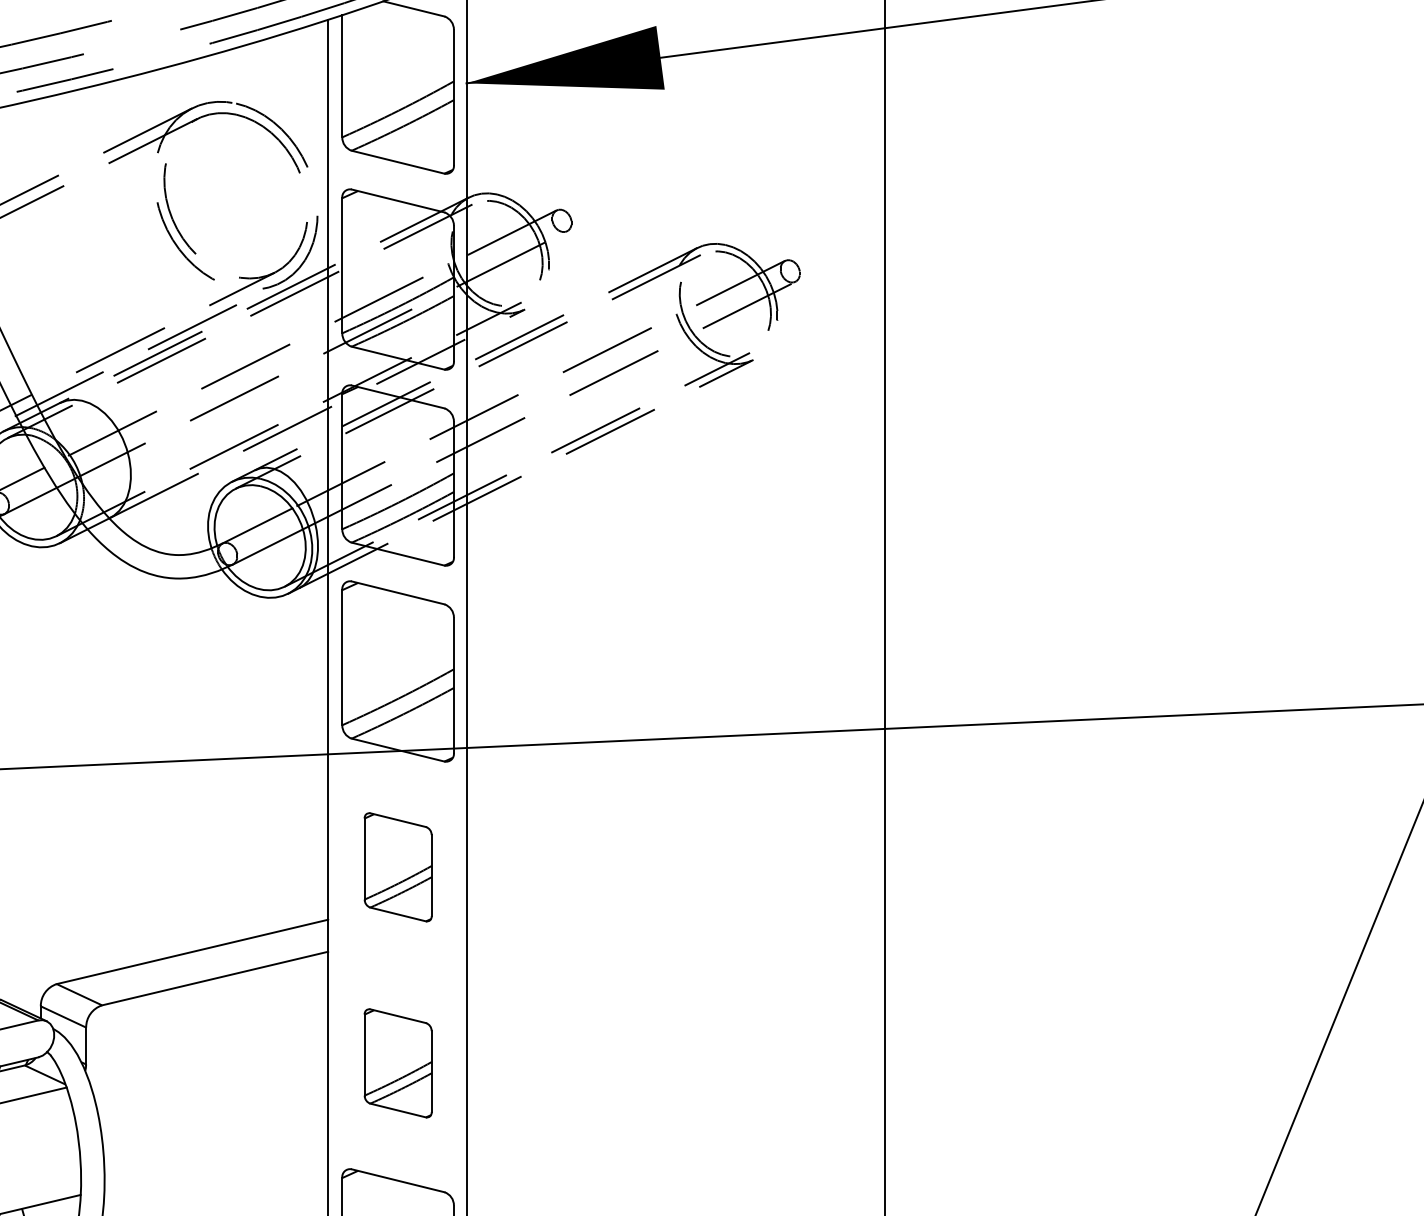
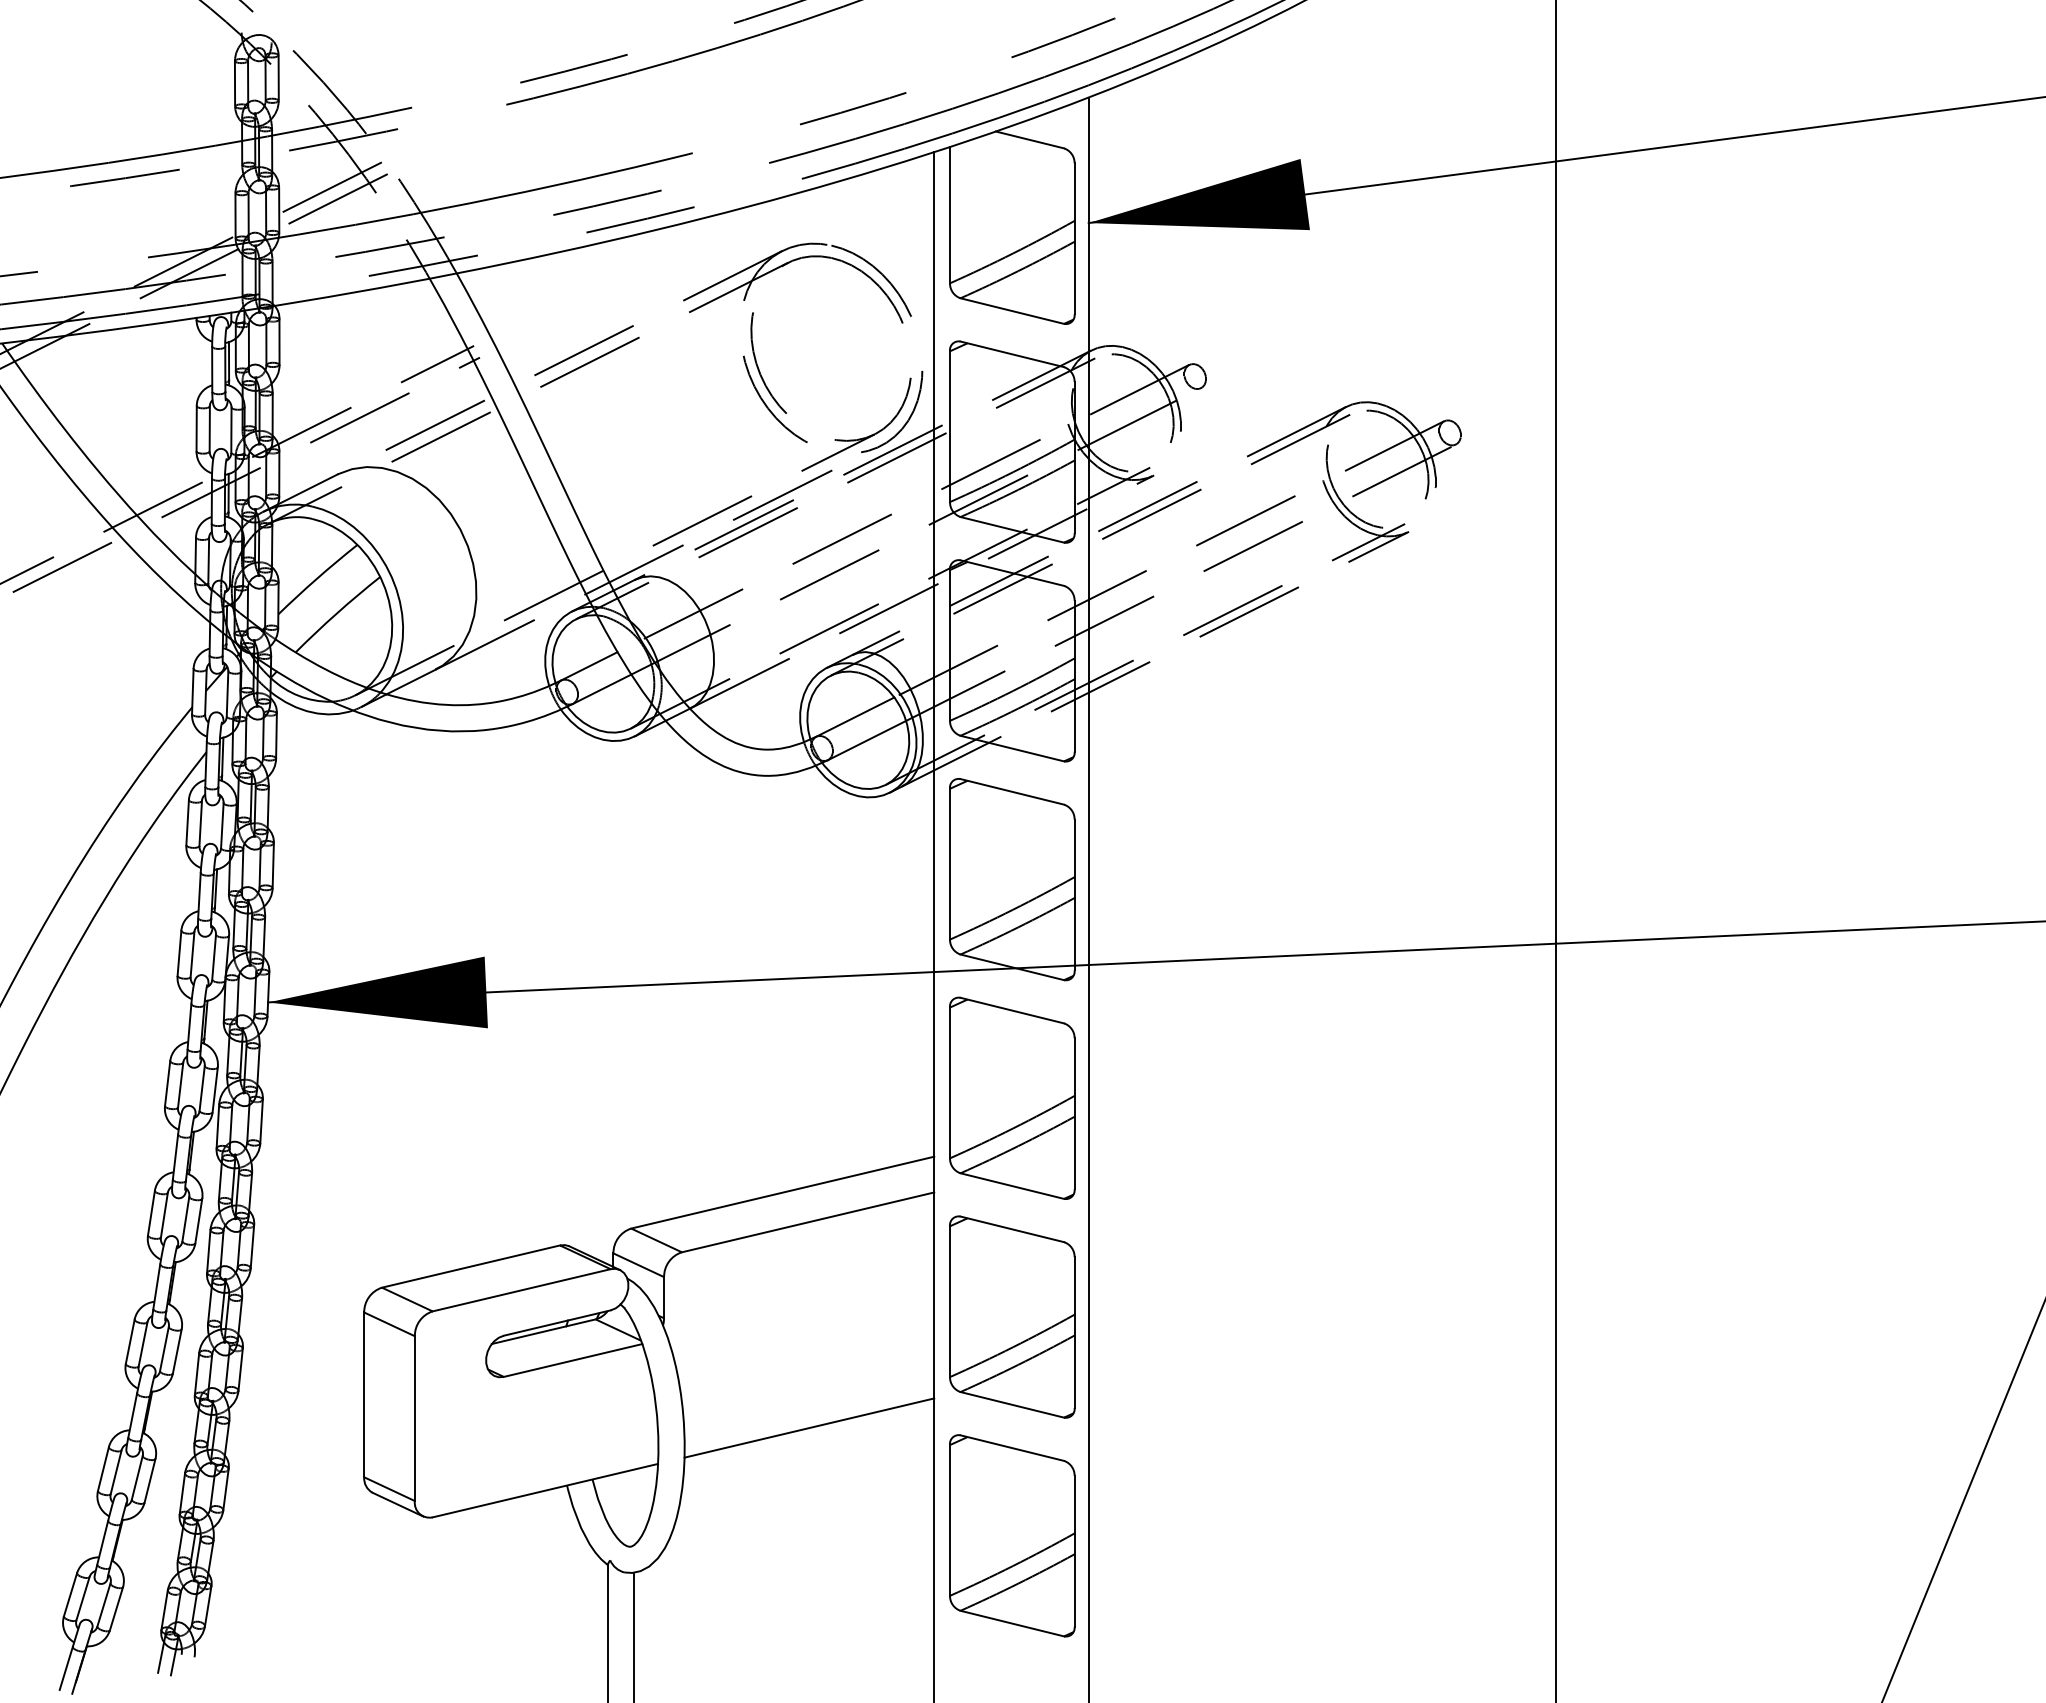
part: (398, 866) -> (1012, 1097), size x1.67
part: (398, 1062) -> (1012, 1316), size x1.67
line: (216, 1162) -> (809, 1427), added

